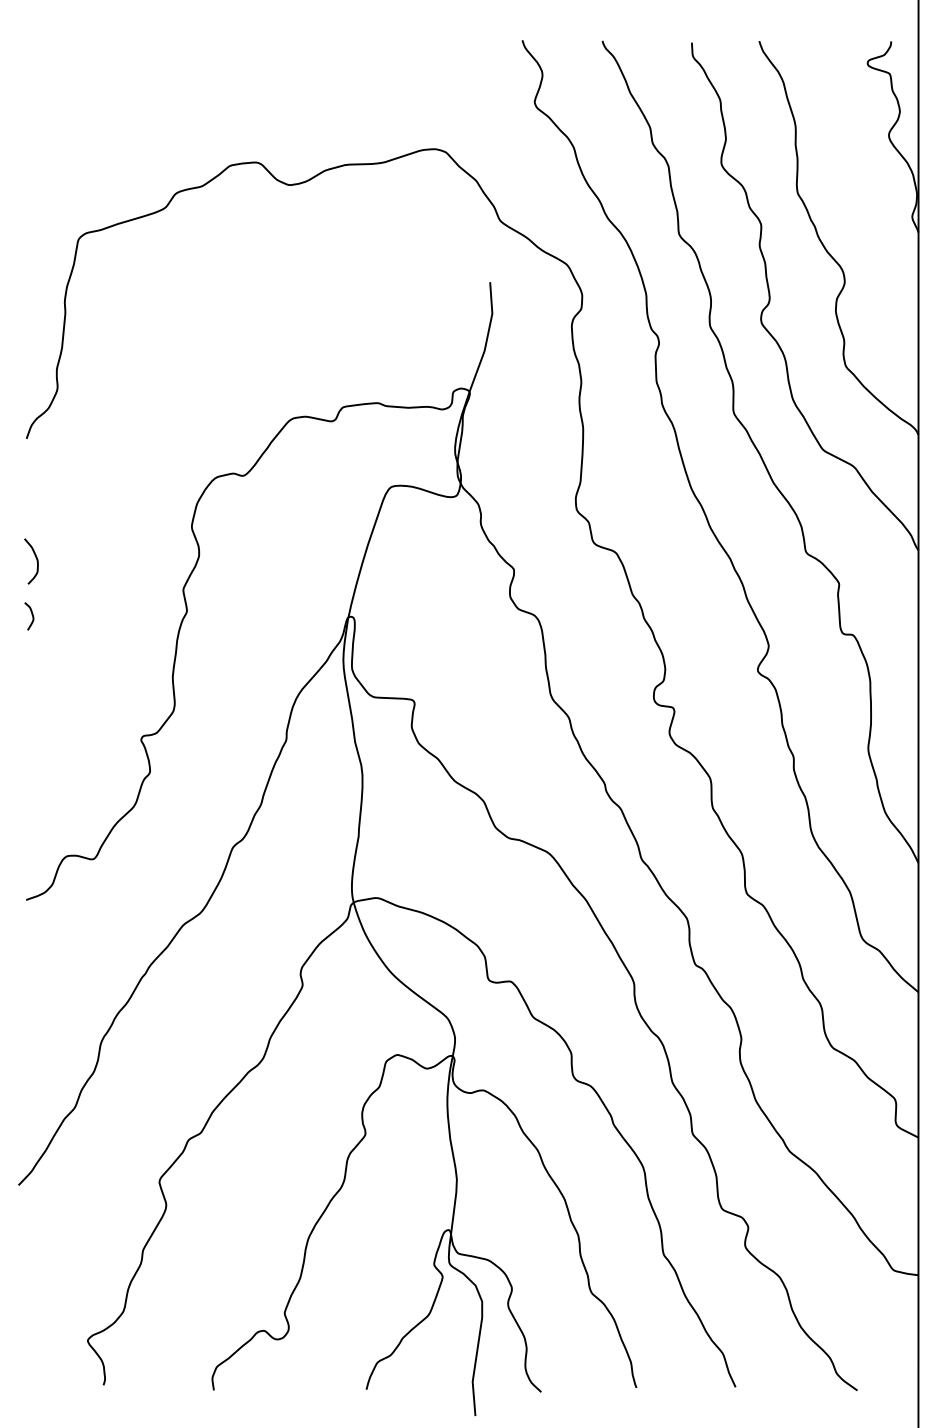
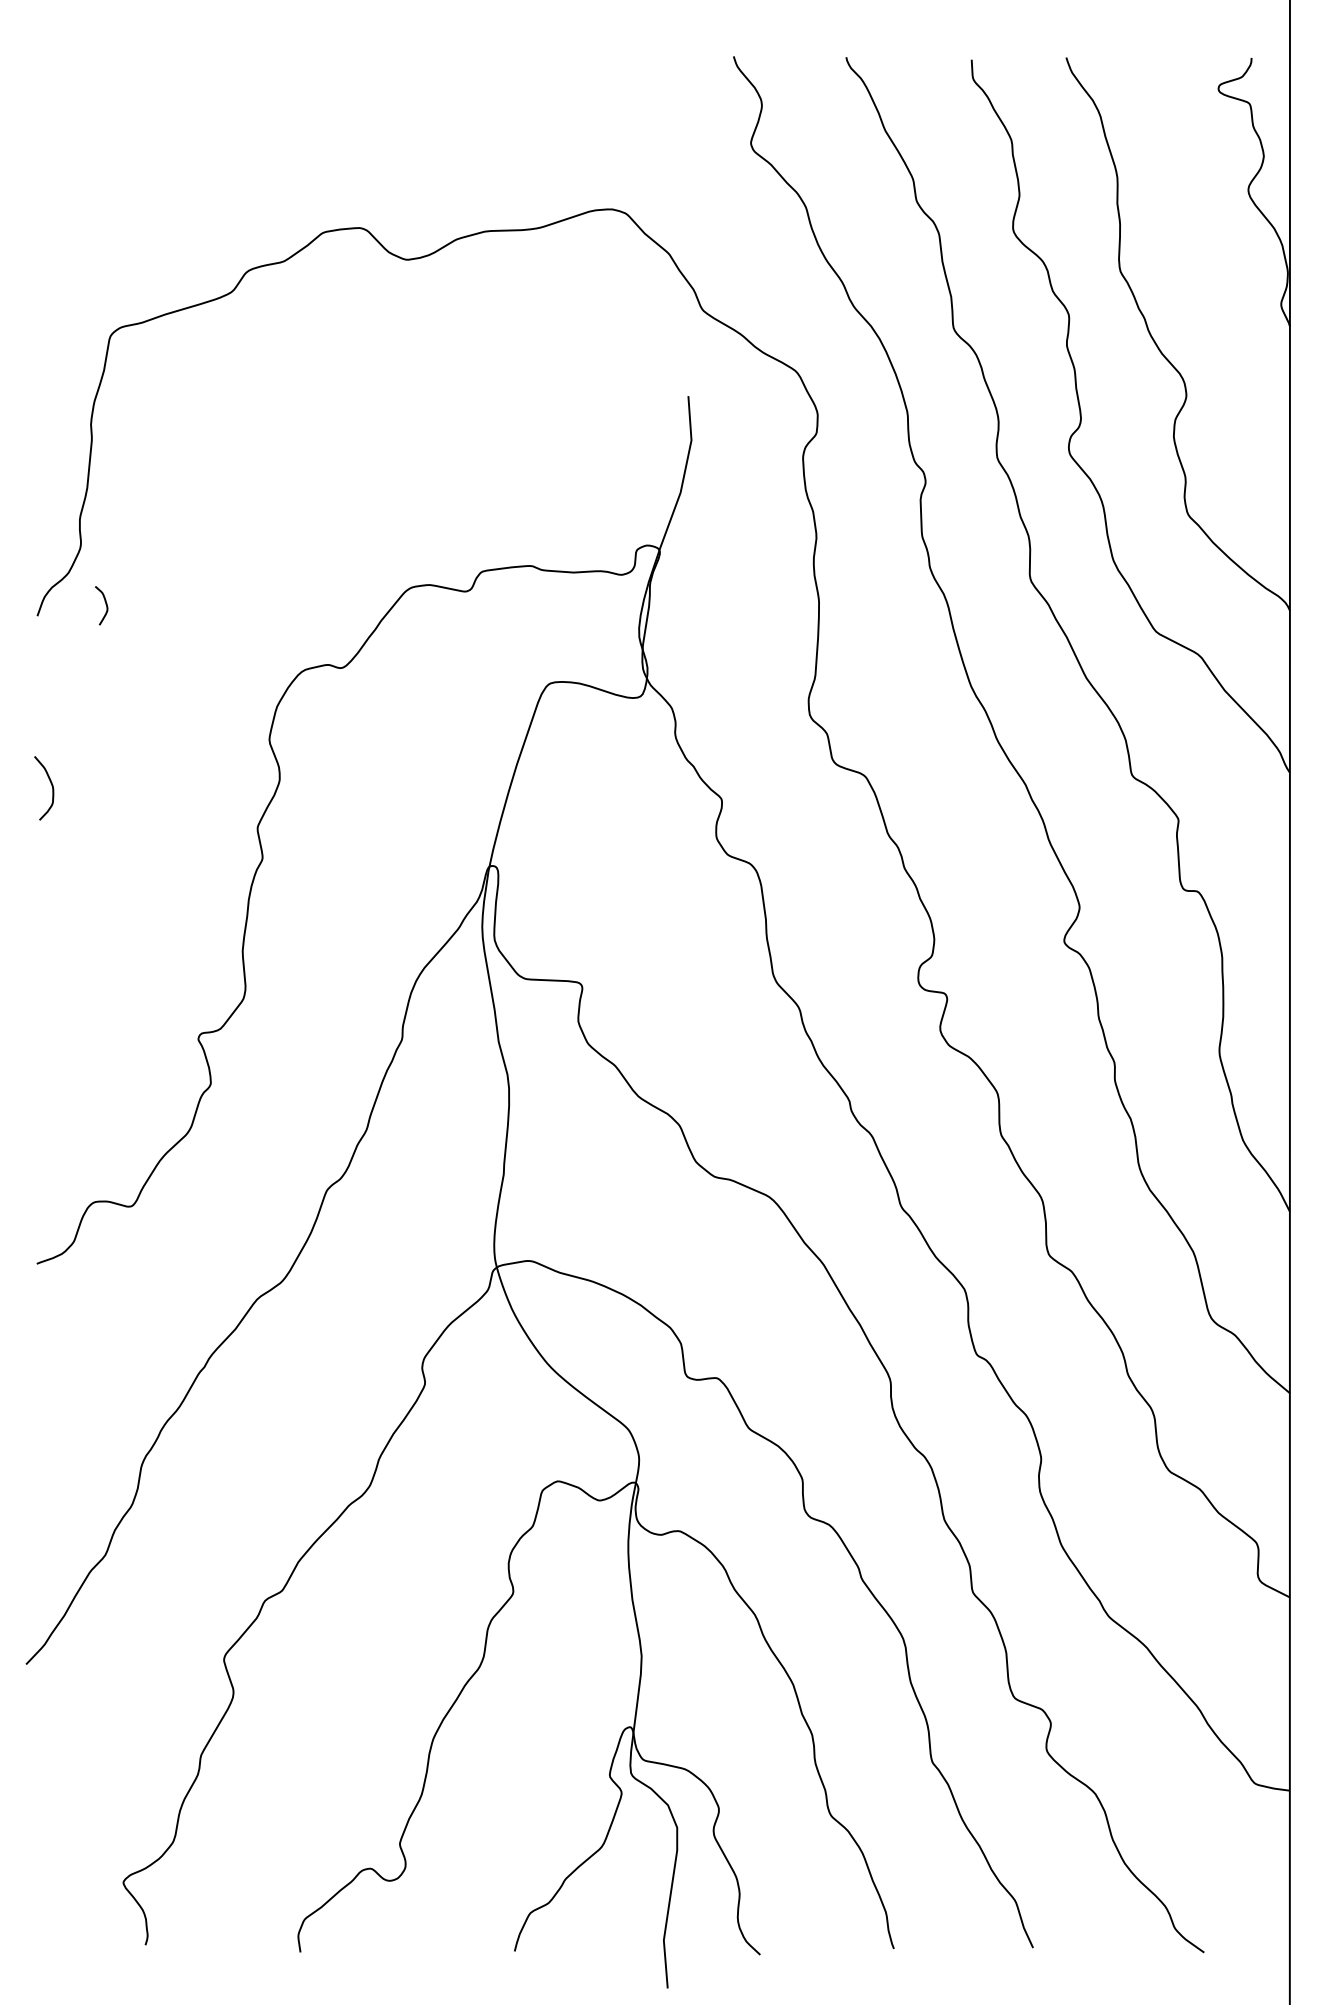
curve: (31, 615) -> (104, 604), moved

